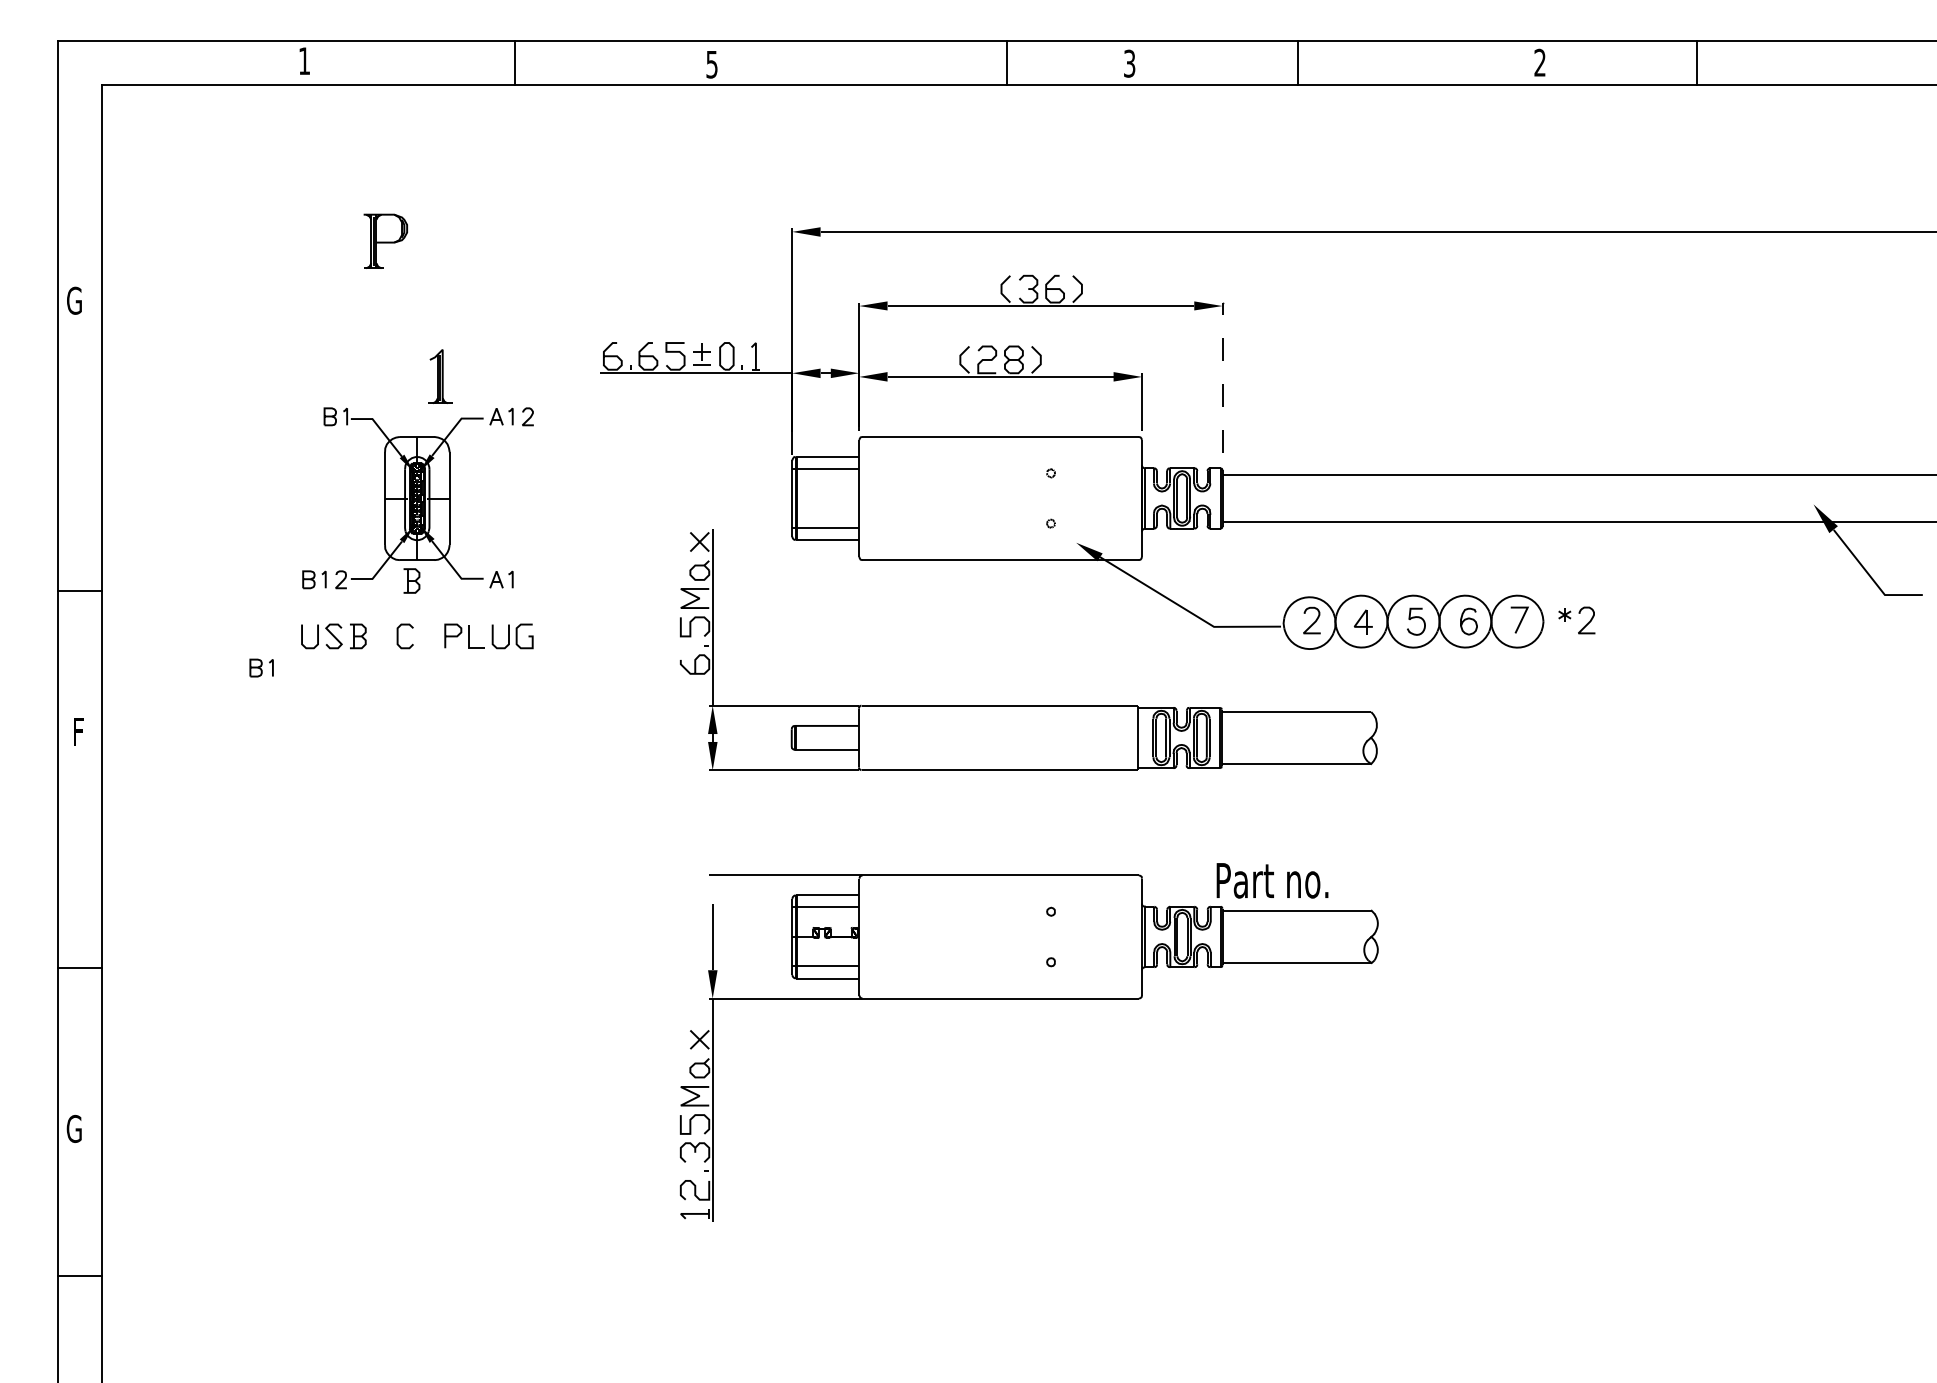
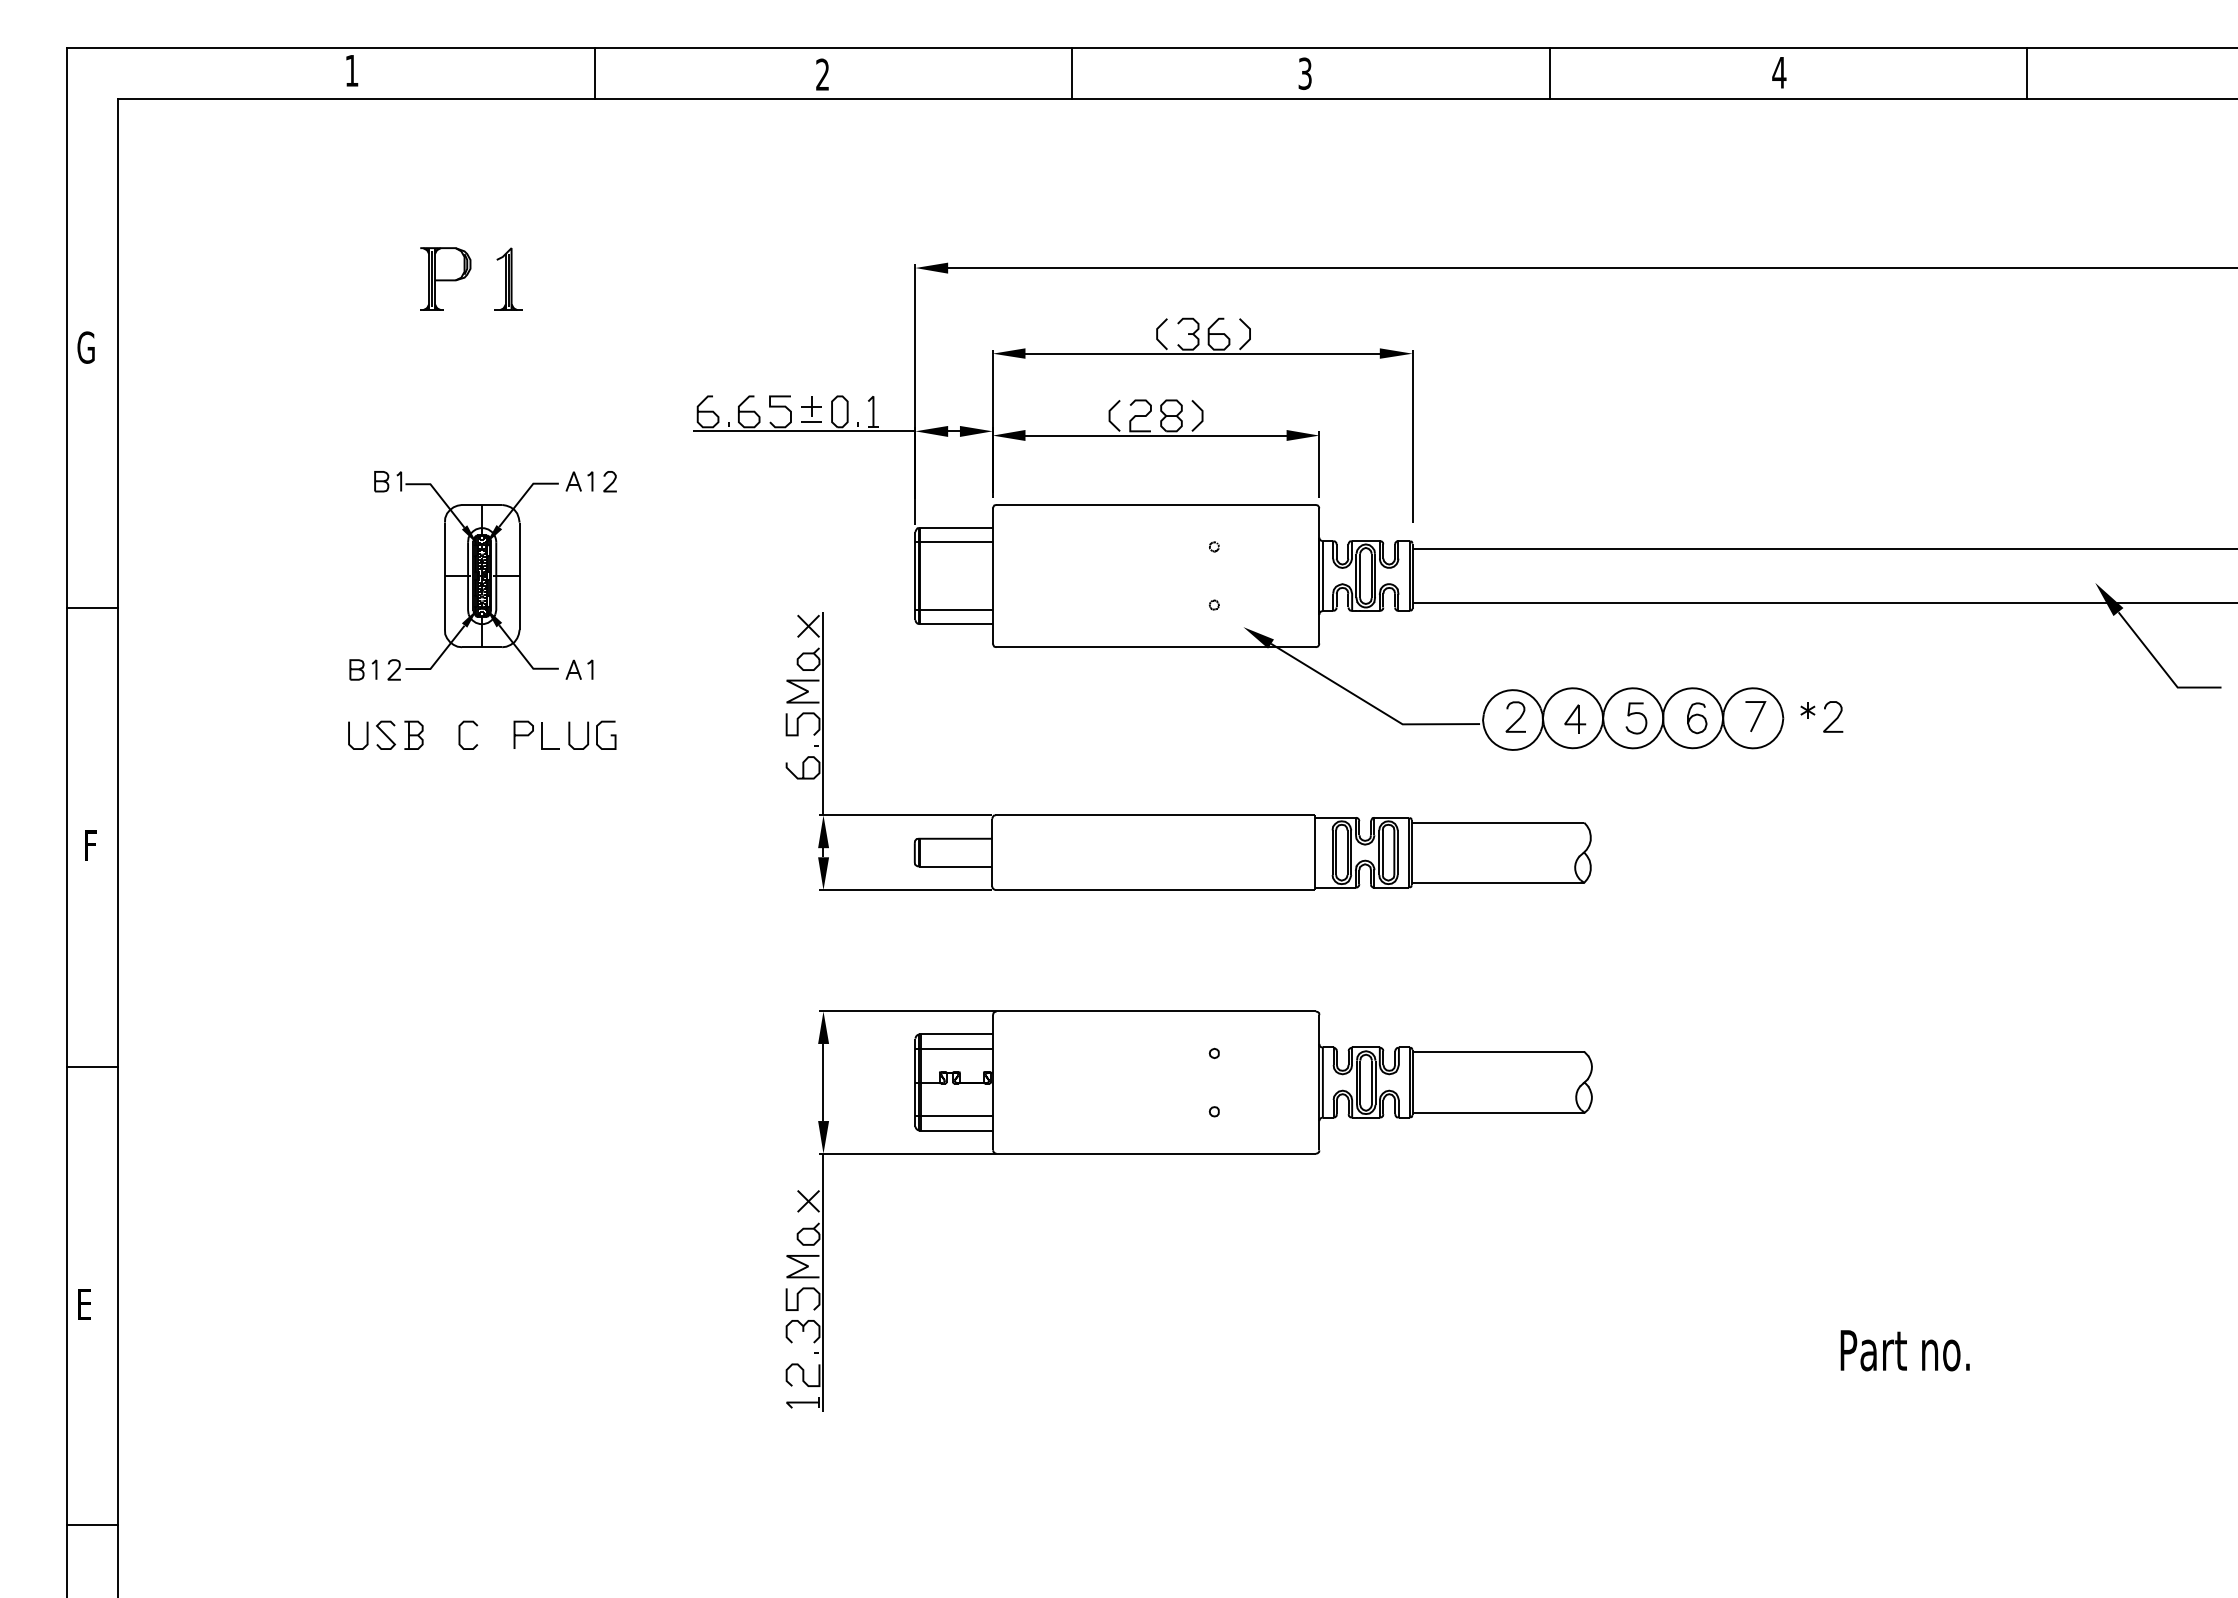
line: (1007, 62) -> (1072, 72), moved
line: (1297, 62) -> (1549, 72), moved
text: (1540, 62) -> (1779, 72), 2 -> 4
line: (1696, 62) -> (2026, 72), moved
text: (711, 64) -> (822, 74), 5 -> 2
part: (440, 375) -> (508, 278), moved
line: (1222, 376) -> (1412, 435), dashed -> solid
part: (411, 580) -> (475, 670), removed
line: (79, 591) -> (92, 608), moved
part: (261, 667) -> (302, 771), removed
text: (1271, 880) -> (1904, 1350), moved
fill: (712, 889) -> (823, 1027), added
line: (79, 968) -> (92, 1066), moved
text: (73, 1129) -> (85, 1304), G -> E
line: (79, 1276) -> (92, 1525), moved

